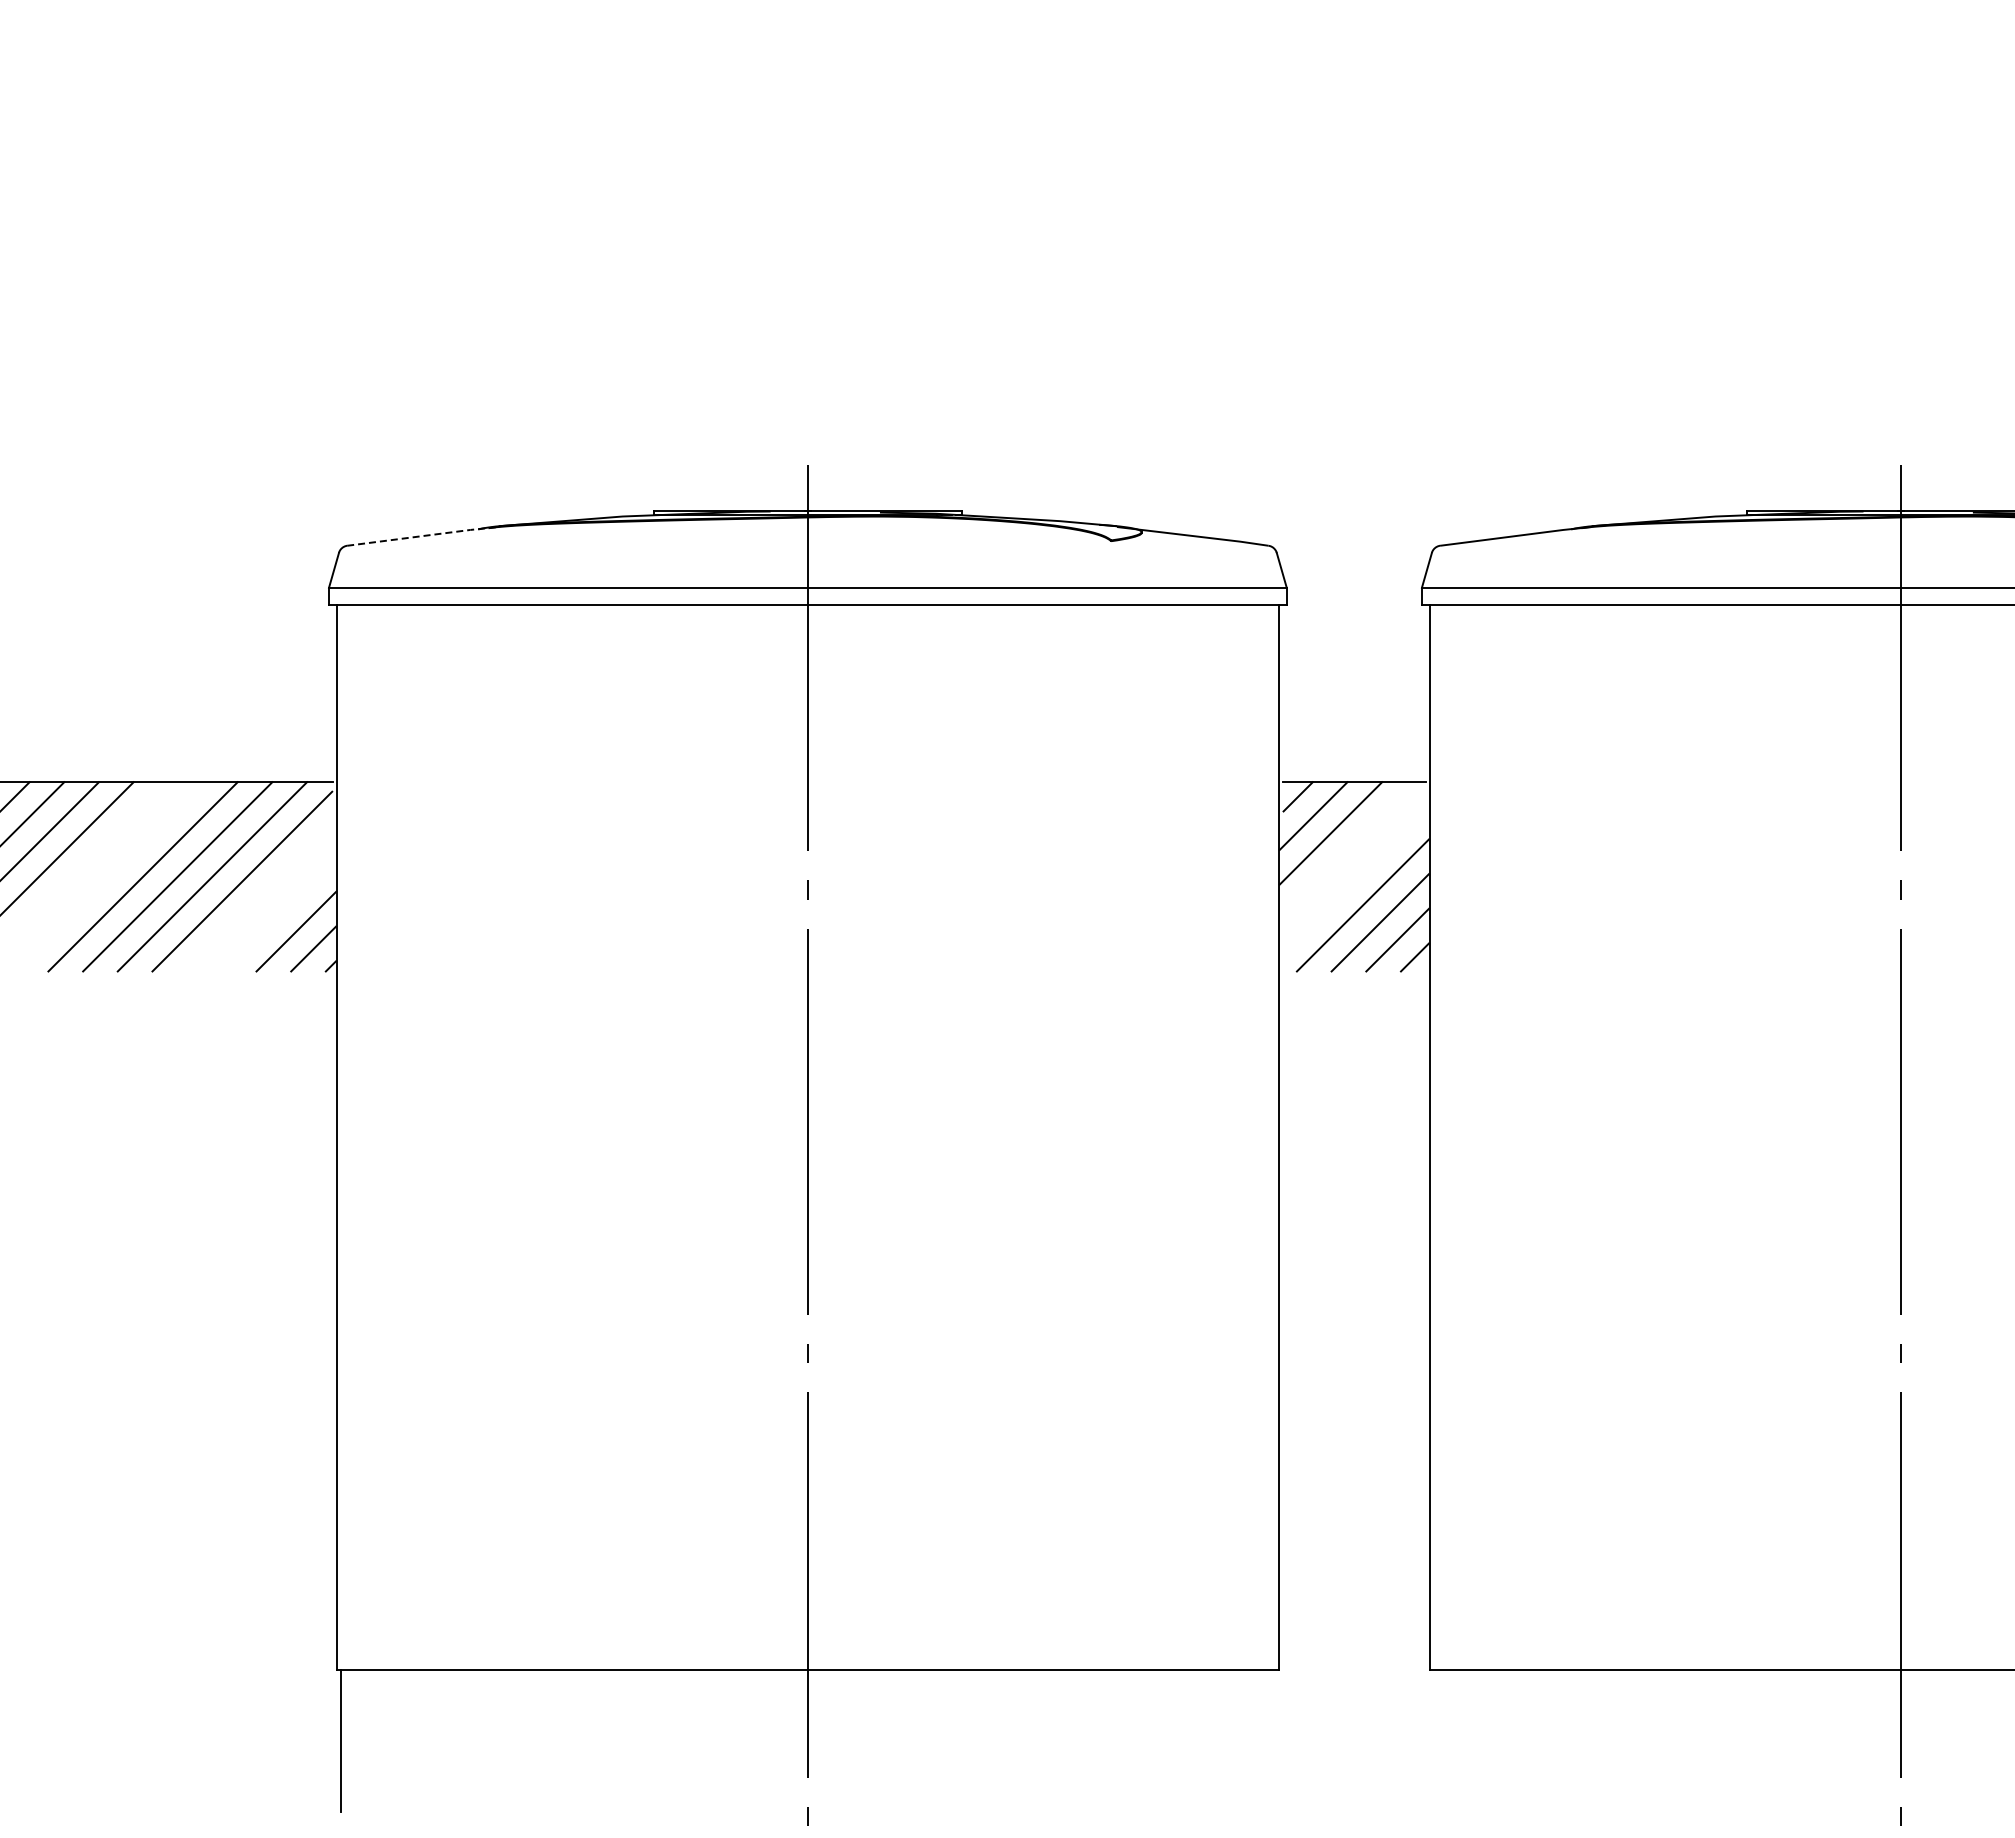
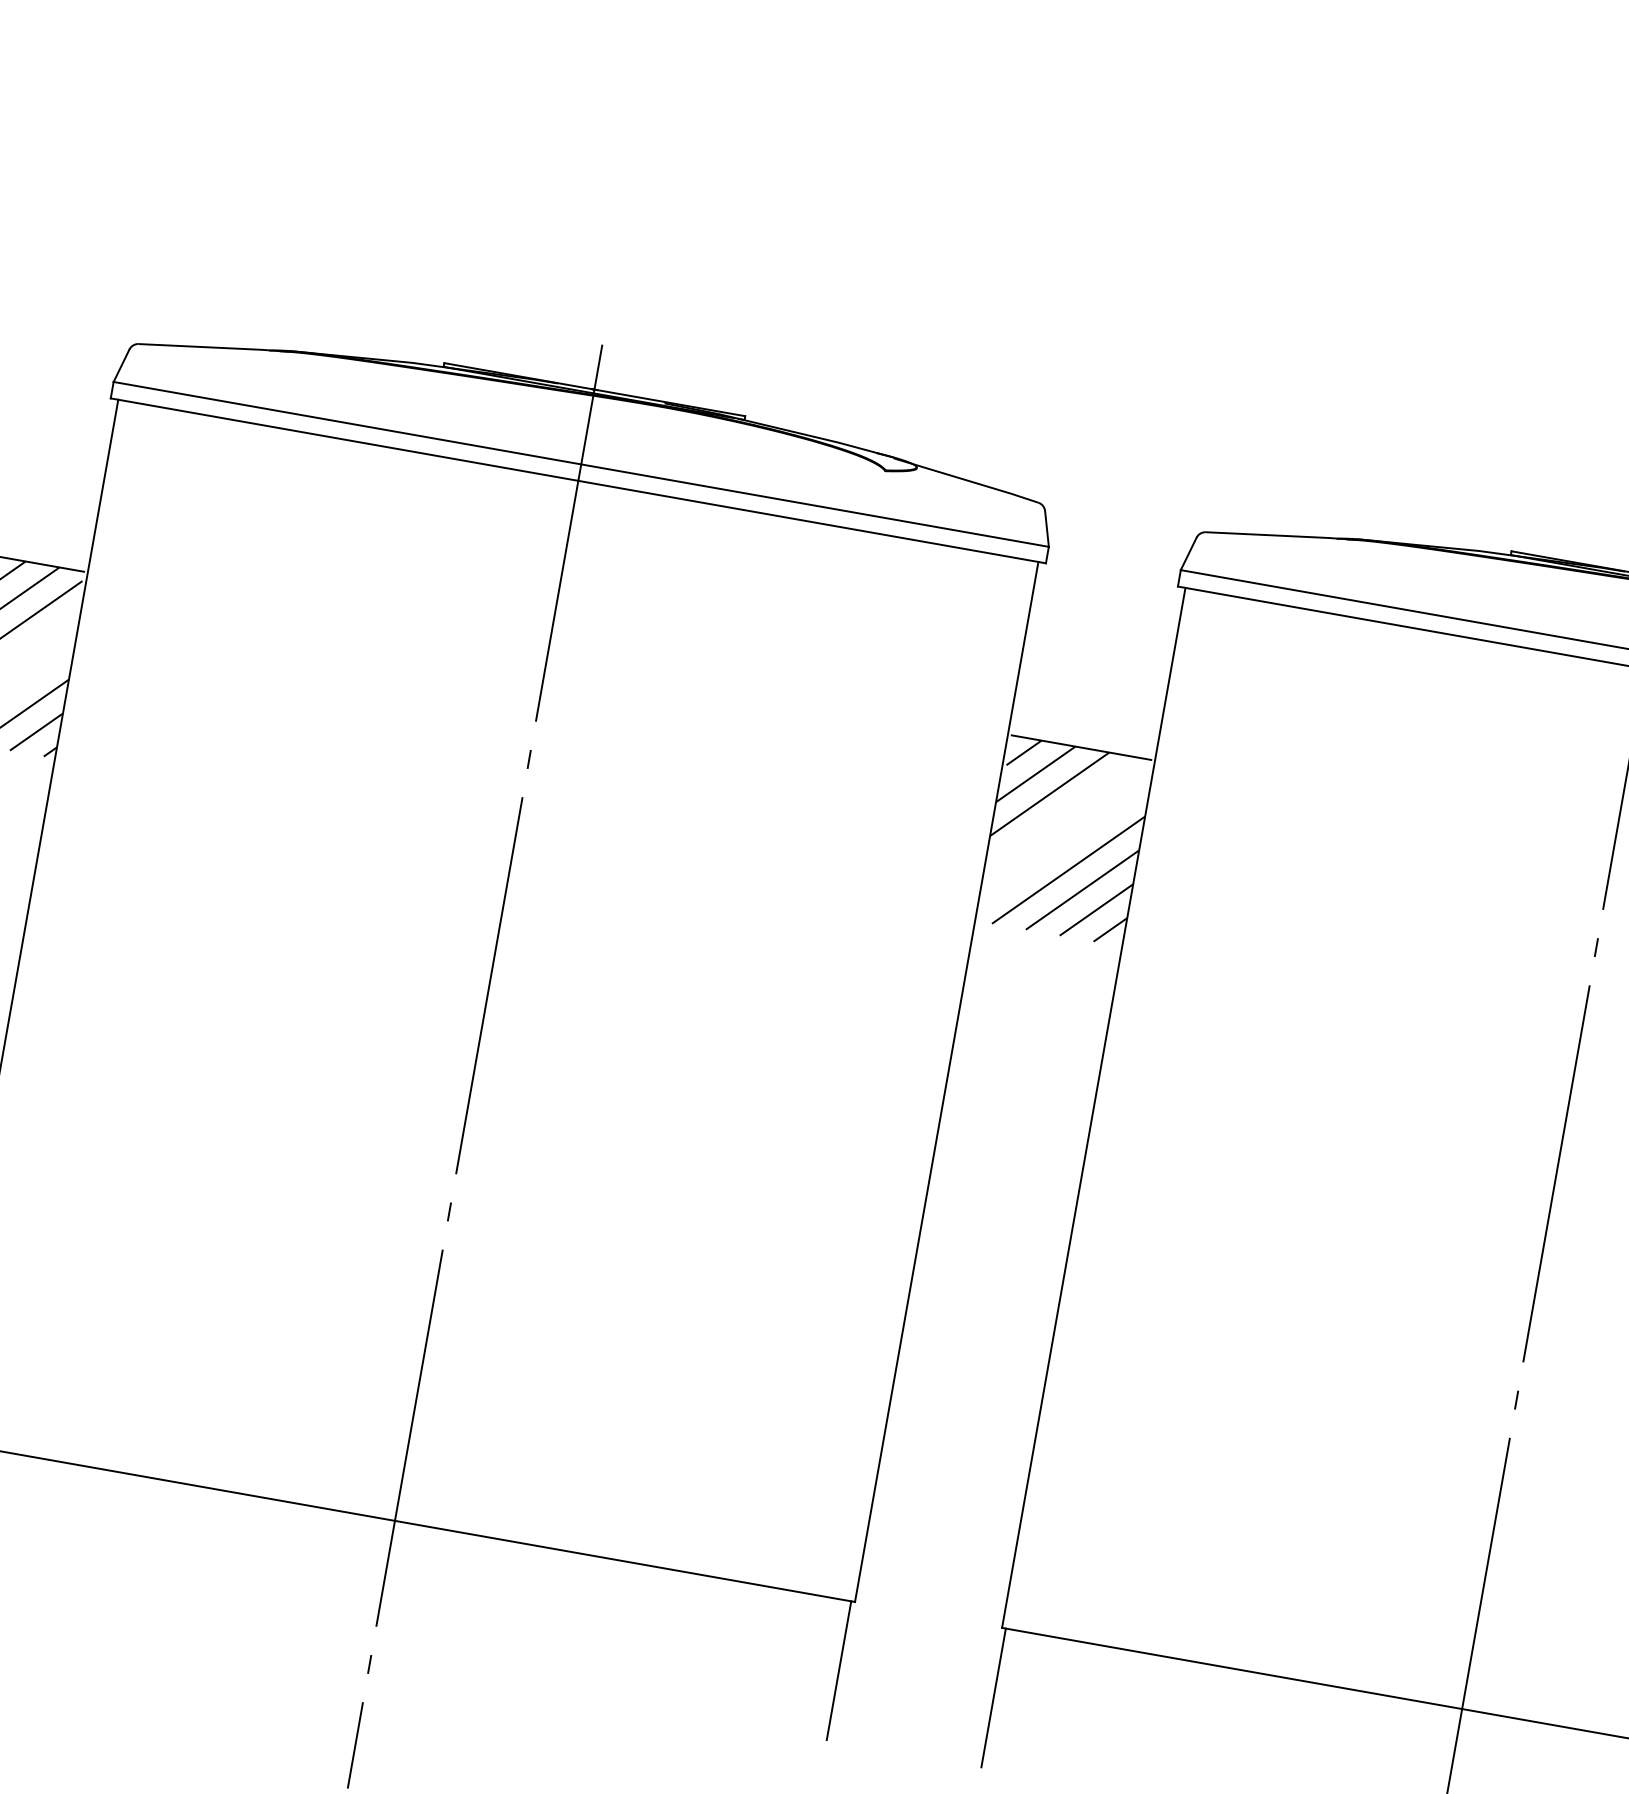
line: (424, 535) -> (215, 347), dashed -> solid
line: (1275, 1740) -> (839, 1670), added
line: (1433, 1740) -> (993, 1697), added

